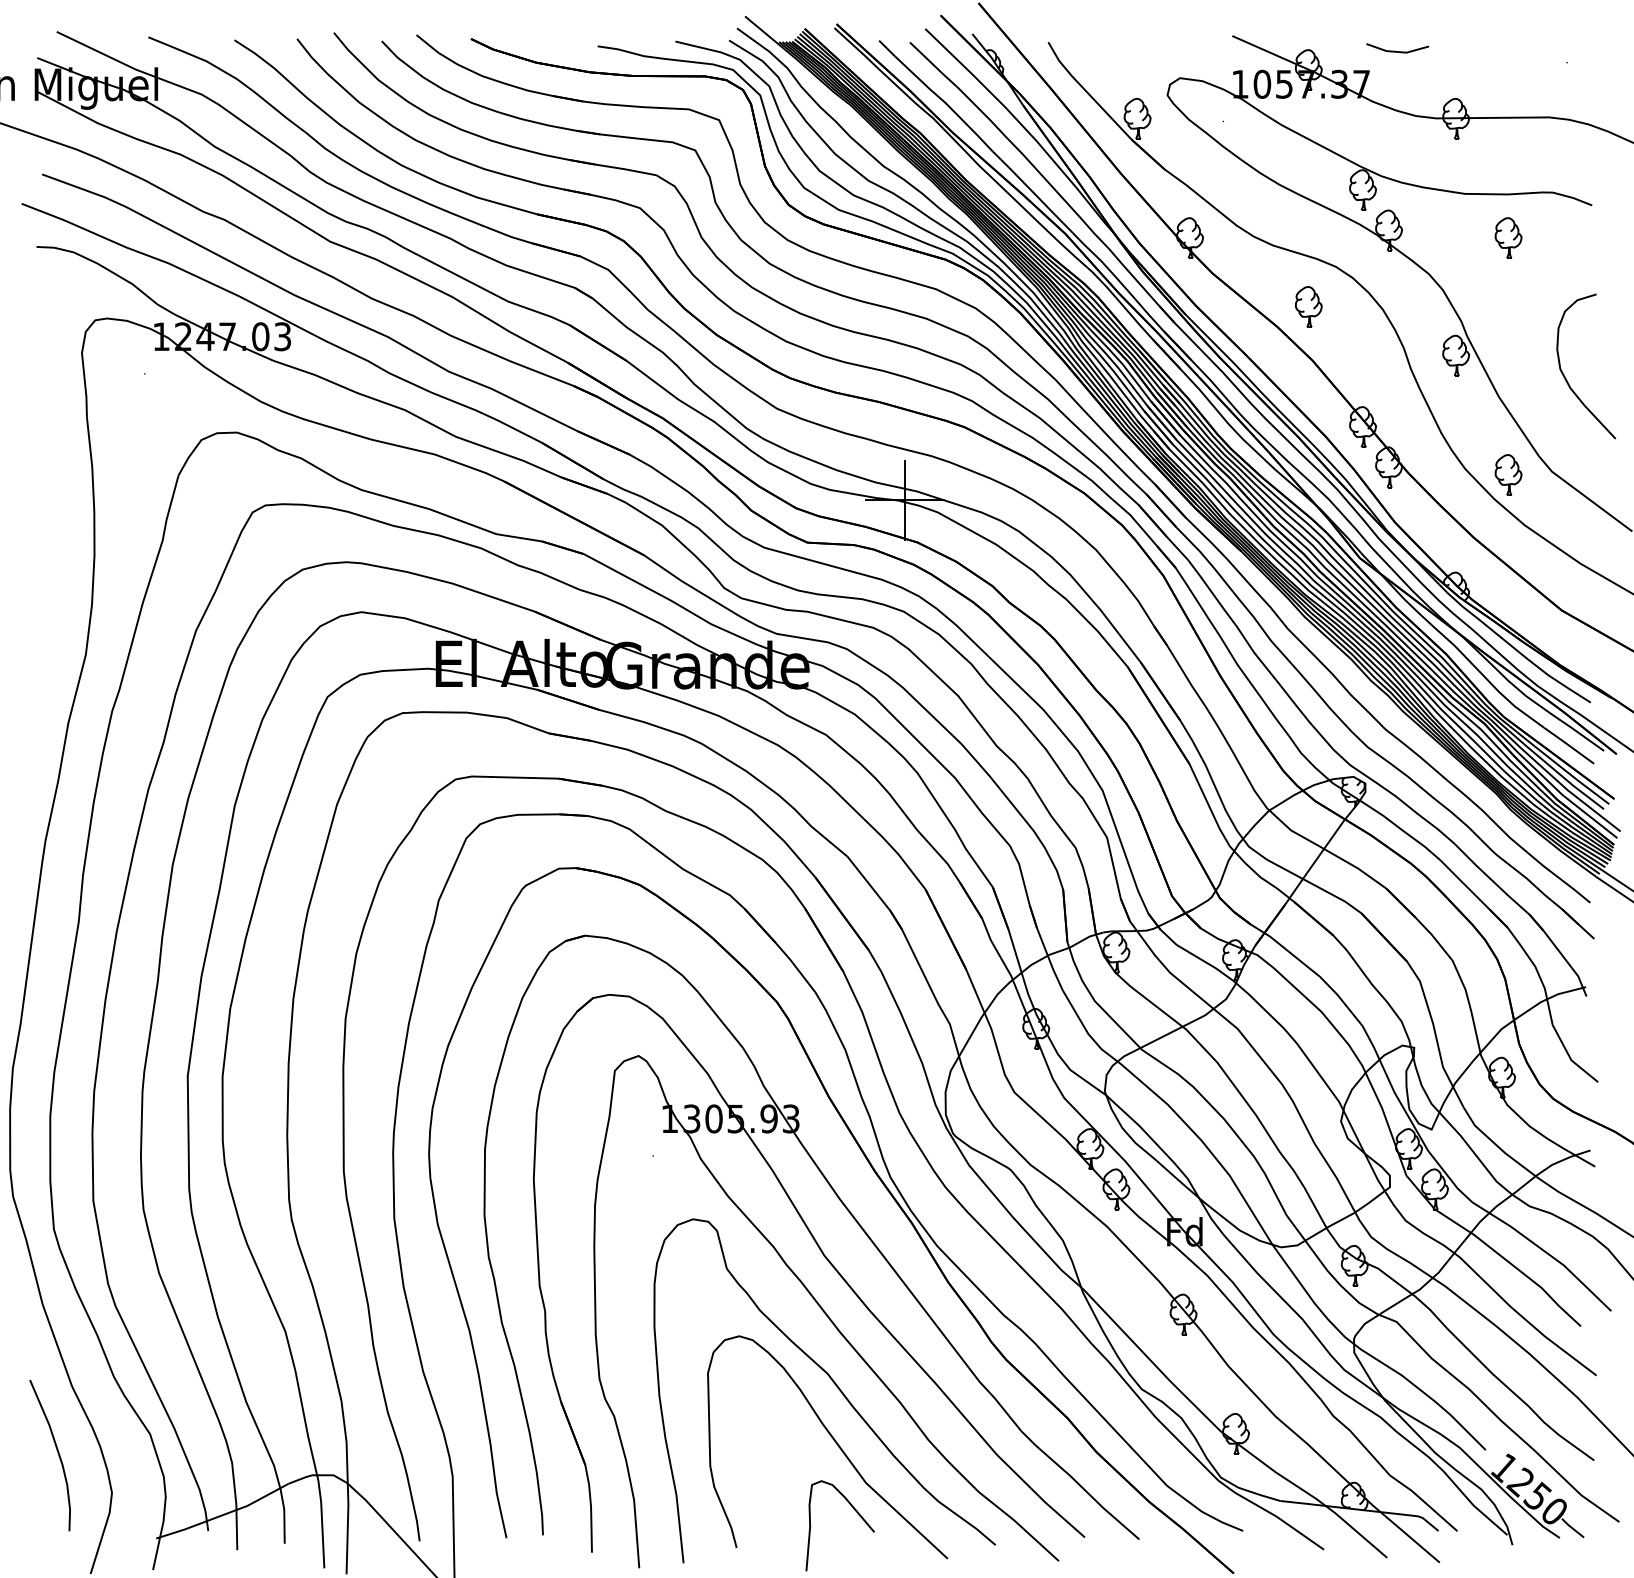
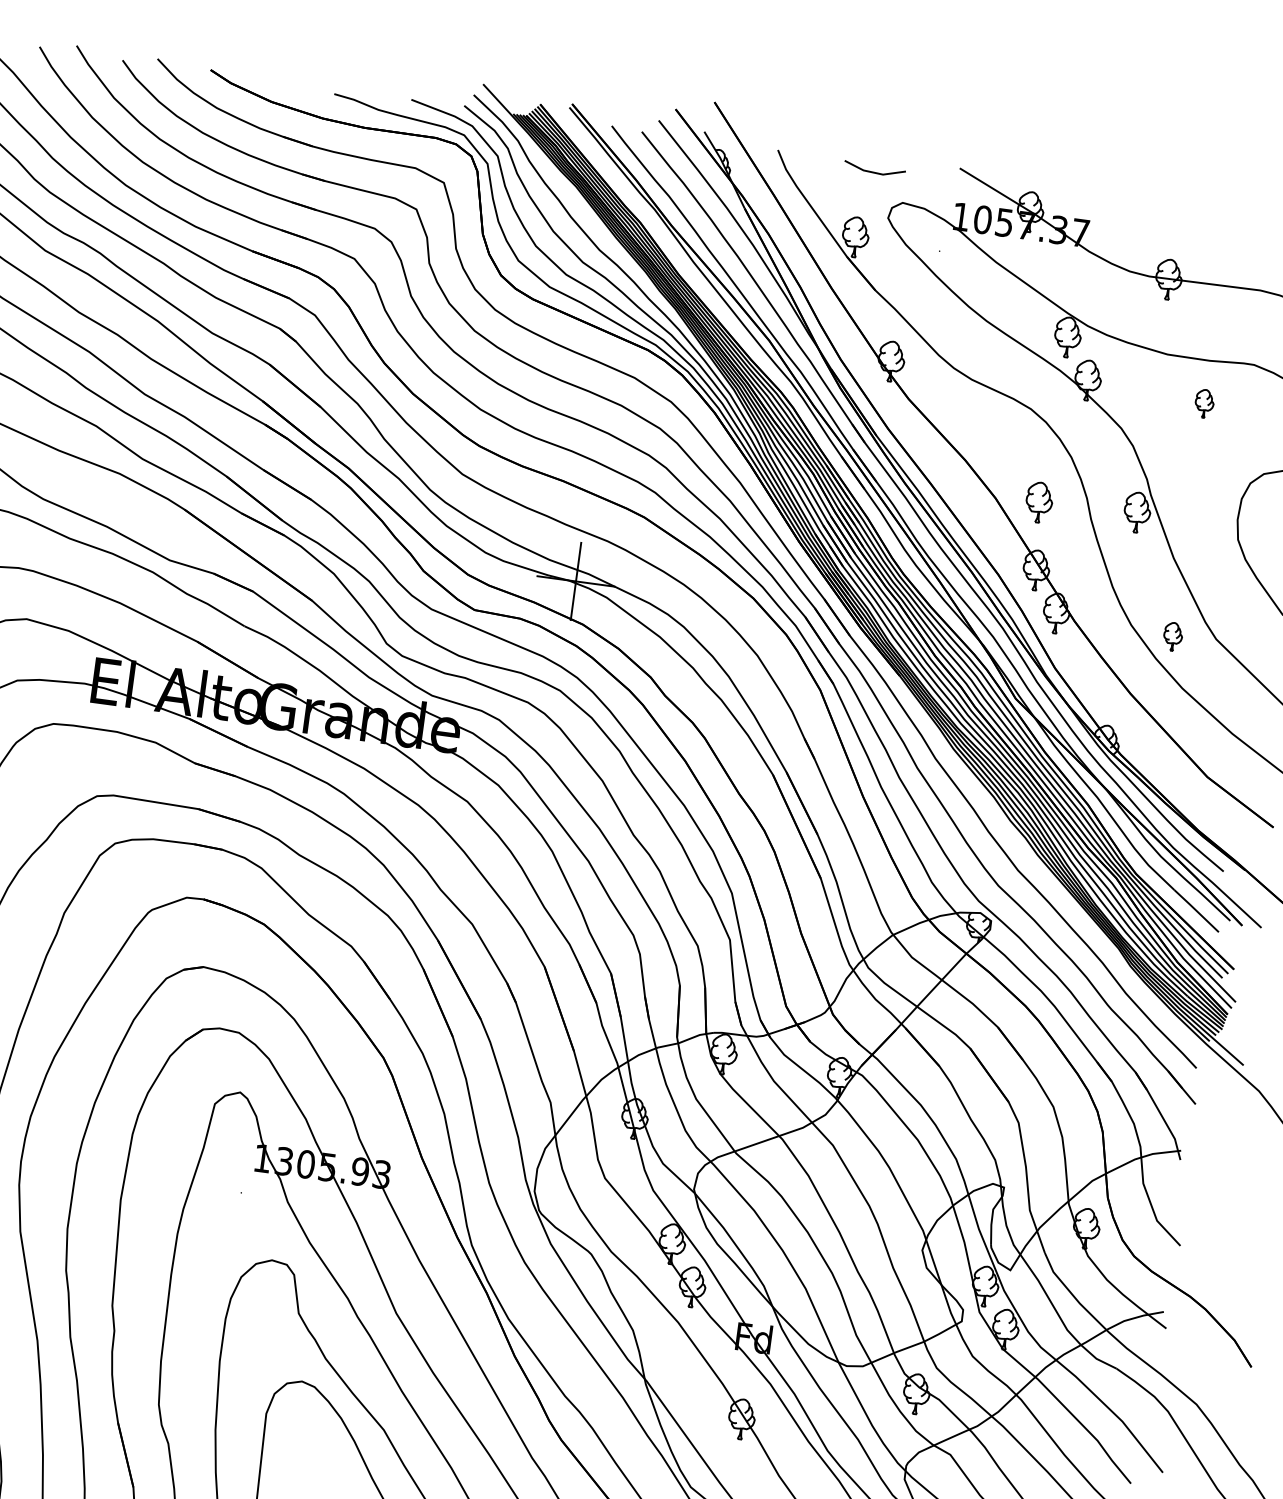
line: (1395, 50) -> (872, 171), moved
part: (1508, 237) -> (1204, 403), size x0.7
part: (1308, 306) -> (1039, 501), moved
part: (1508, 474) -> (1173, 636), size x0.7

